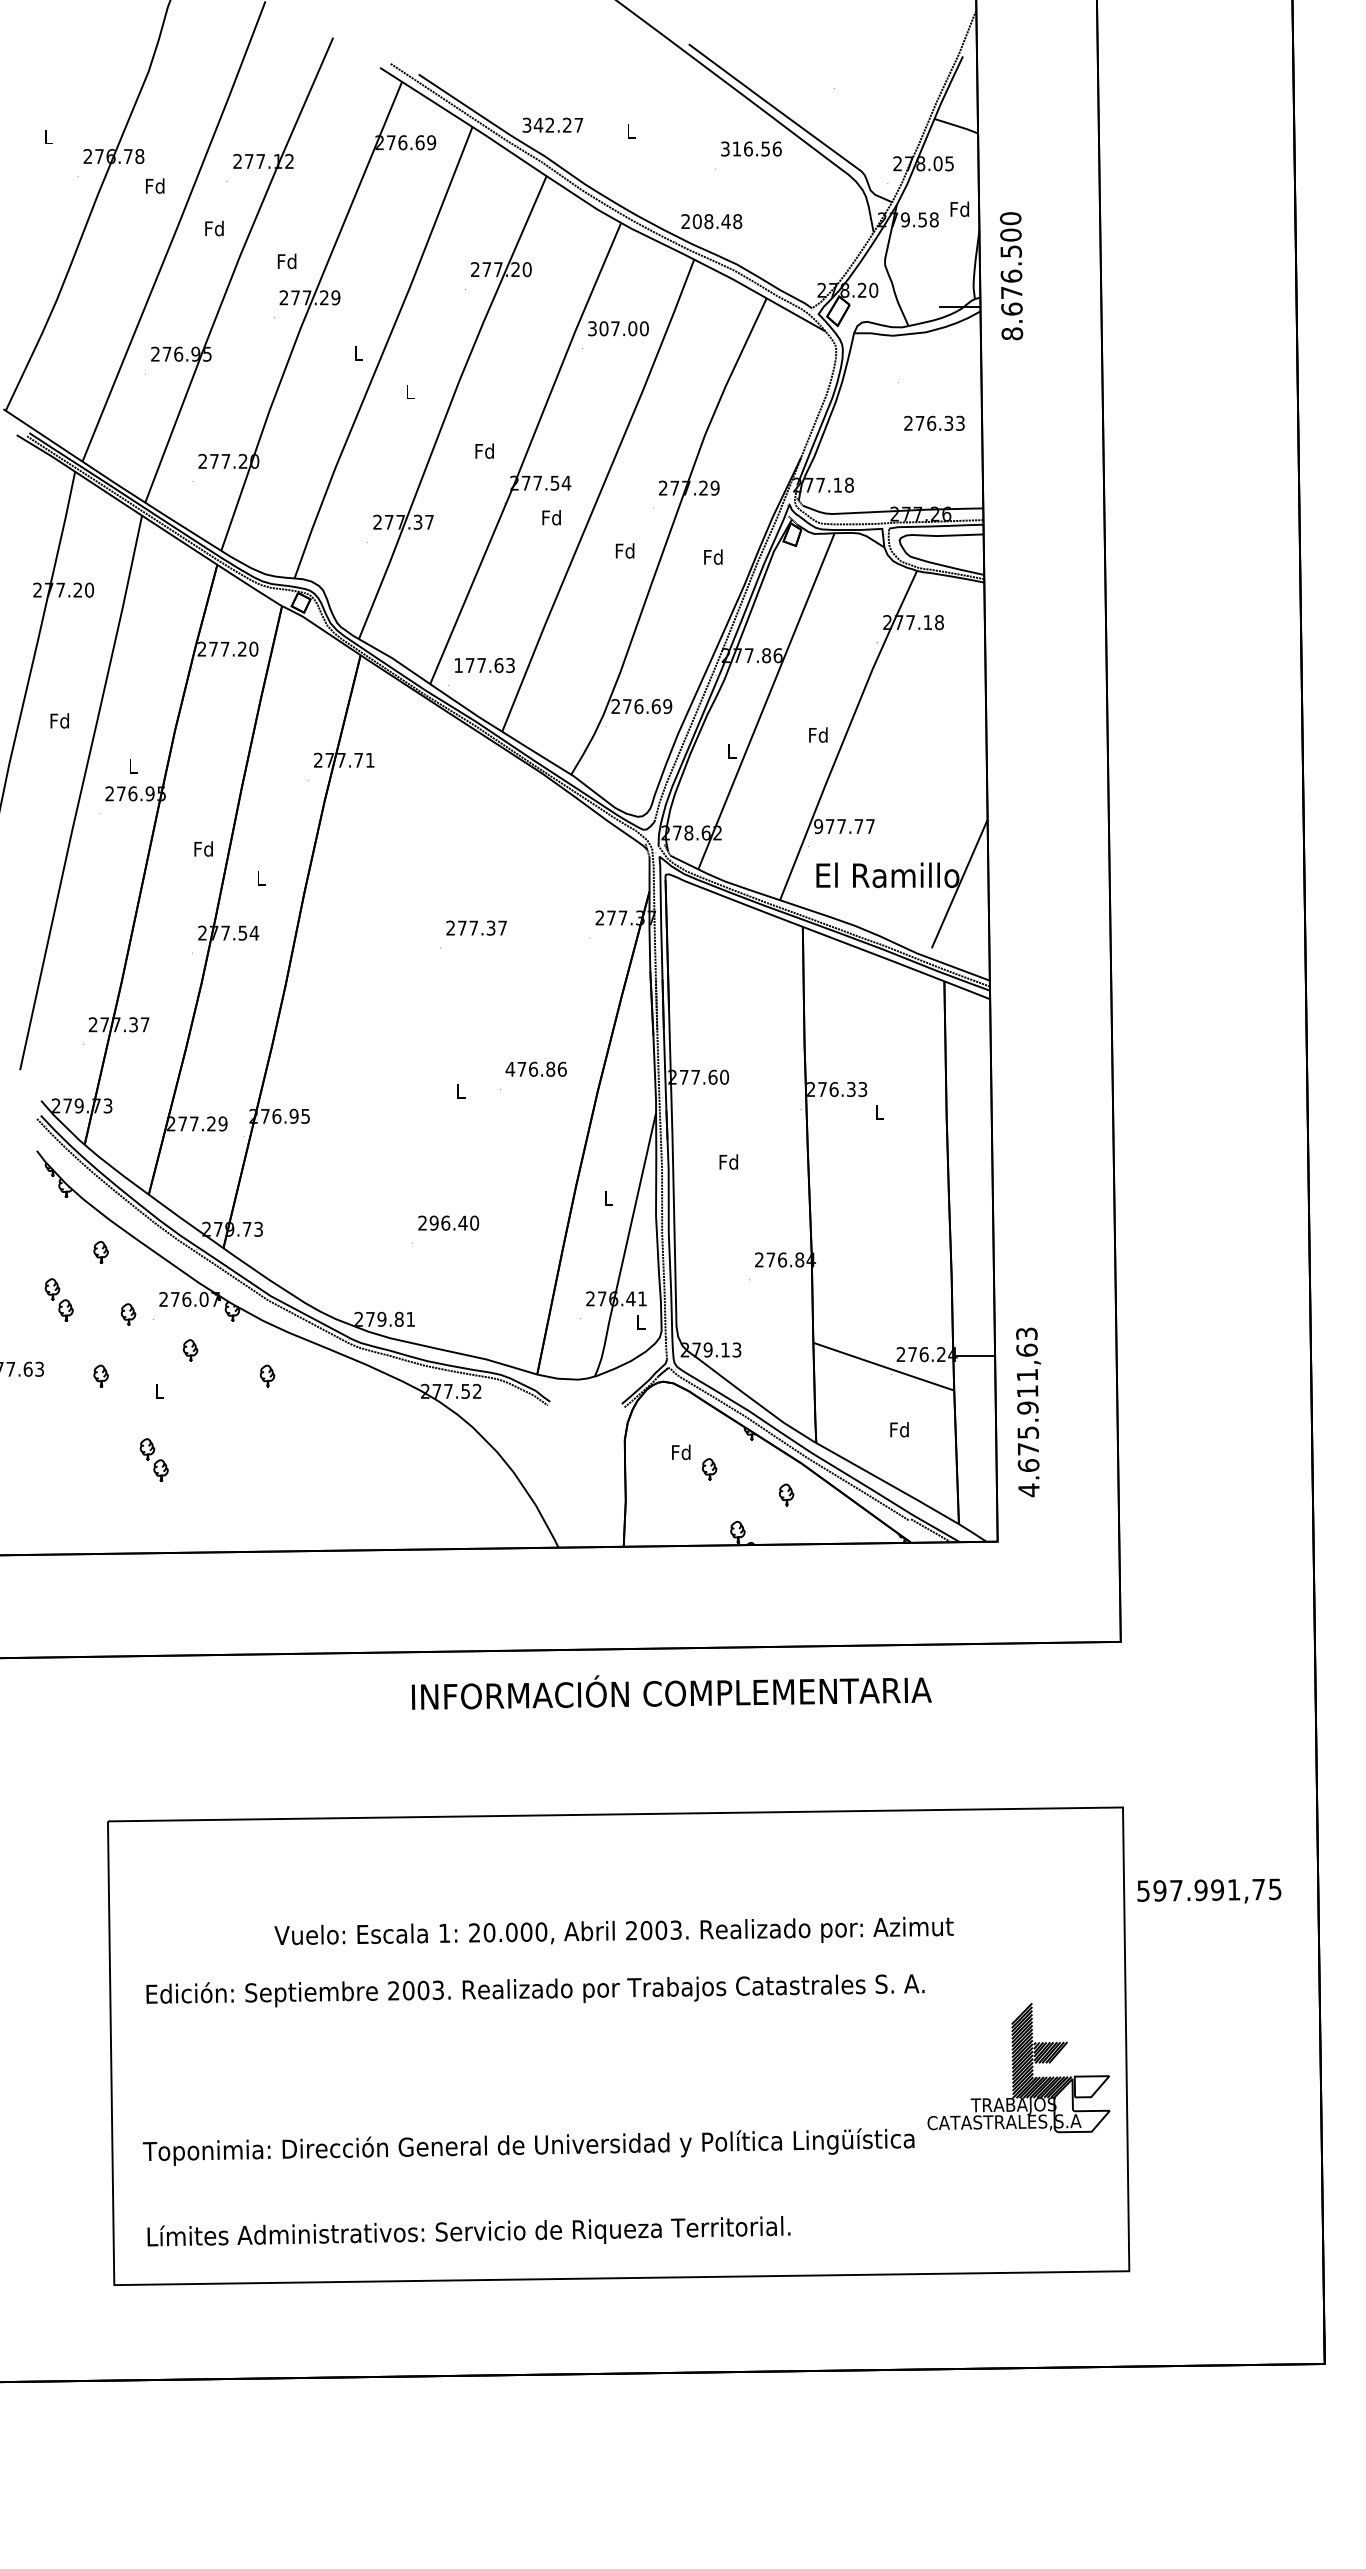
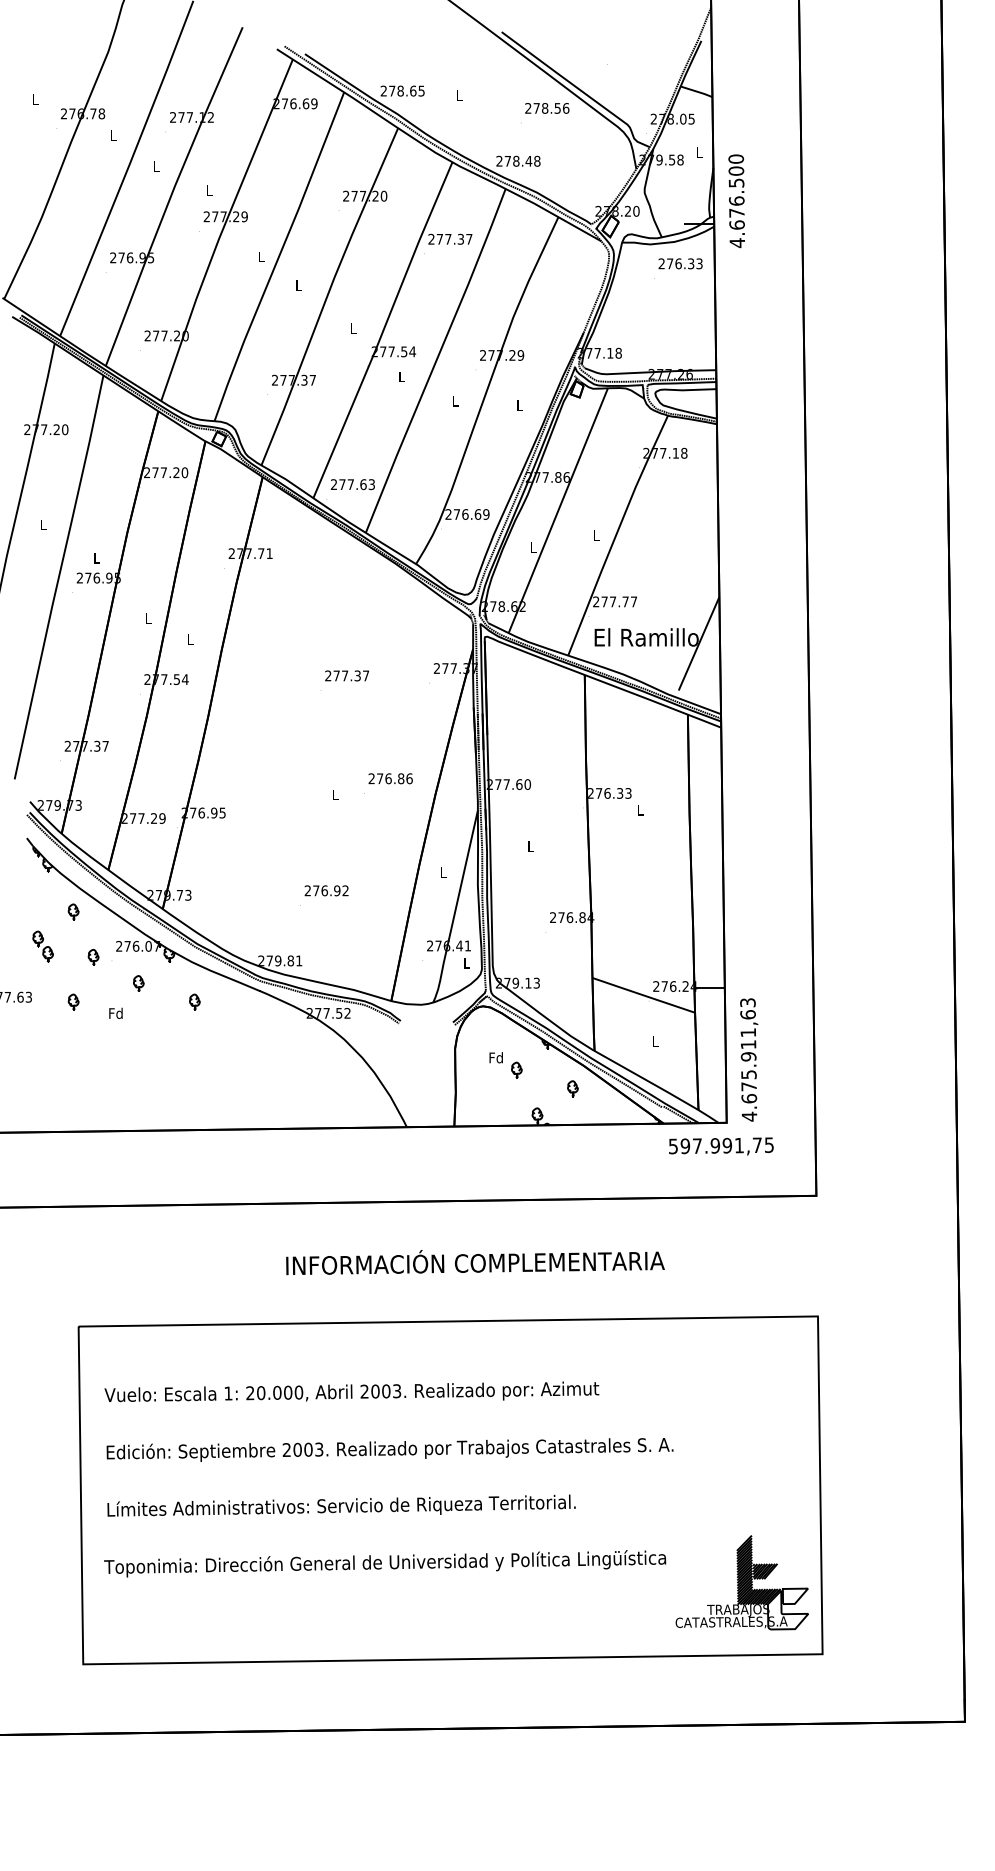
text: (552, 124) -> (402, 90), 342.27 -> 278.65
text: (736, 148) -> (536, 108), 316.56 -> 278.56
text: (155, 185) -> (113, 134), Fd -> L
text: (959, 208) -> (698, 151), Fd -> L
text: (696, 221) -> (507, 161), 208.48 -> 278.48
text: (214, 228) -> (156, 166), Fd -> L
text: (286, 261) -> (208, 190), Fd -> L
text: (618, 328) -> (450, 239), 307.00 -> 277.37
text: (1012, 333) -> (737, 242), 8.676.500 -> 4.676.500
text: (934, 422) -> (680, 263), moved
text: (484, 450) -> (352, 328), Fd -> L
text: (551, 517) -> (401, 376), Fd -> L
text: (624, 550) -> (454, 400), Fd -> L
text: (713, 556) -> (519, 405), Fd -> L
text: (458, 665) -> (333, 484), 177.63 -> 277.63
text: (59, 720) -> (43, 524), Fd -> L
text: (818, 734) -> (596, 534), Fd -> L
text: (818, 826) -> (596, 601), 977.77 -> 277.77
text: (203, 848) -> (148, 617), Fd -> L
text: (510, 1068) -> (371, 778), 476.86 -> 276.86
text: (728, 1161) -> (530, 845), Fd -> L
text: (454, 1222) -> (331, 890), 296.40 -> 276.92
text: (159, 1391) -> (116, 1013), L -> Fd
text: (1028, 1412) -> (749, 1060), moved
text: (899, 1429) -> (655, 1041), Fd -> L
part: (153, 1459) -> (111, 1062), removed
text: (671, 1692) -> (475, 1262), moved
text: (1209, 1890) -> (721, 1146), moved
text: (613, 1930) -> (351, 1391), moved
part: (1018, 2068) -> (741, 1583), moved
text: (468, 2231) -> (341, 1505), moved

